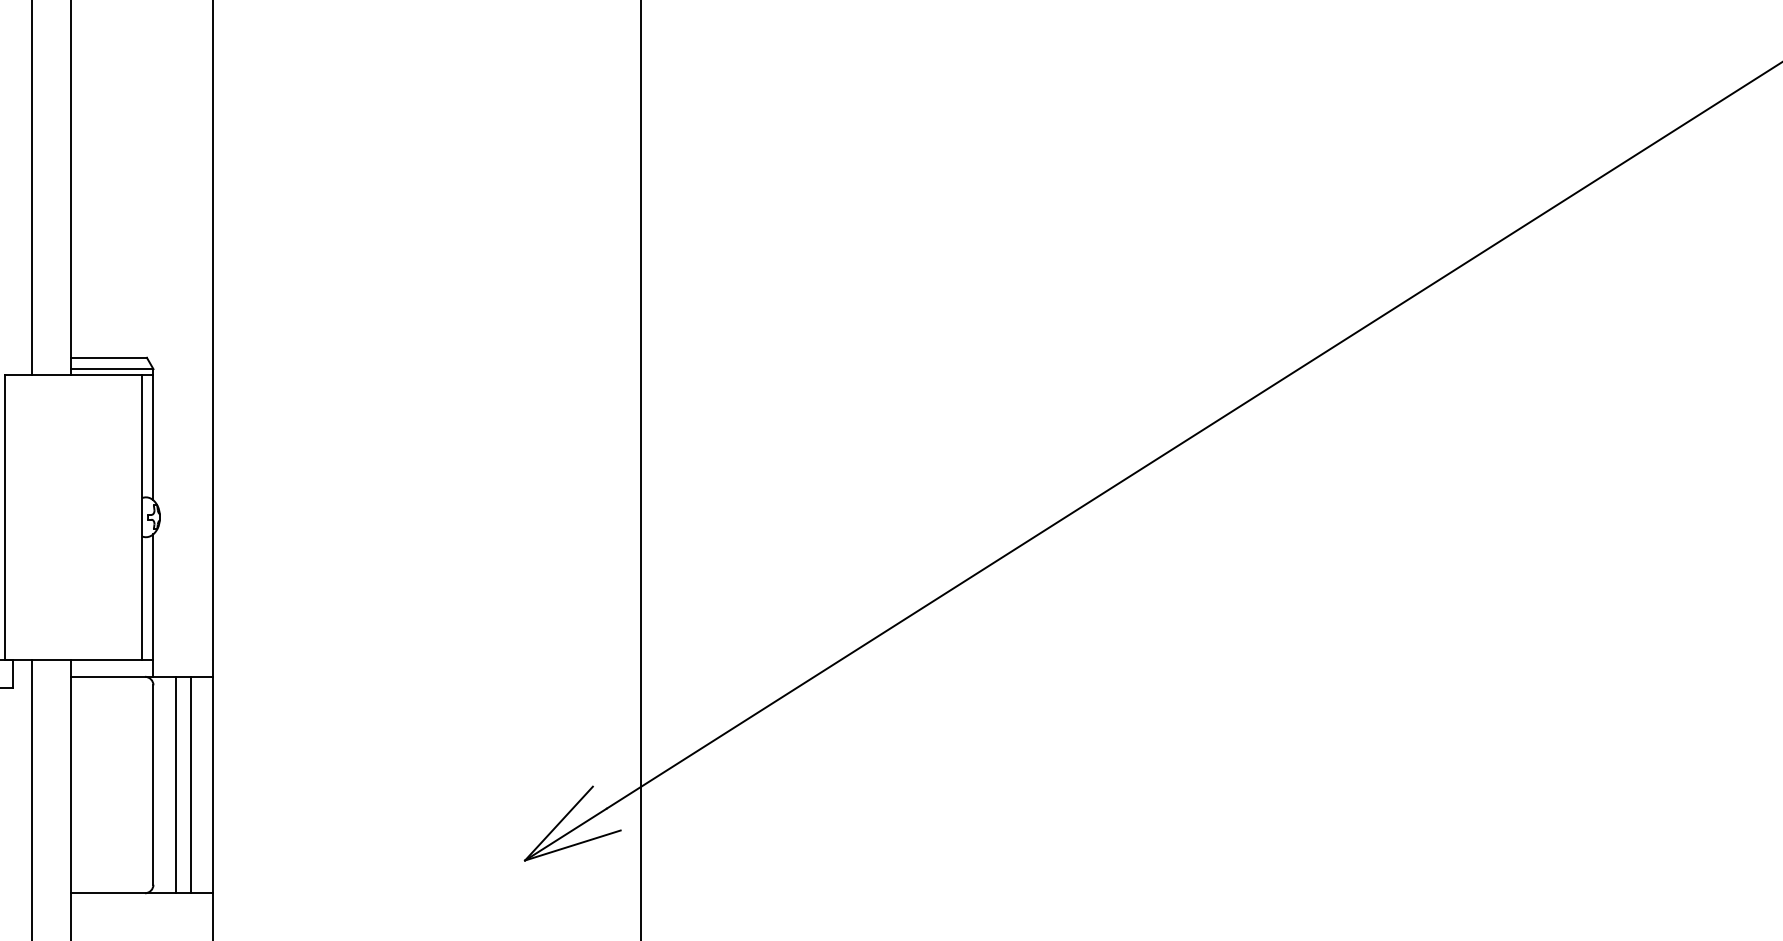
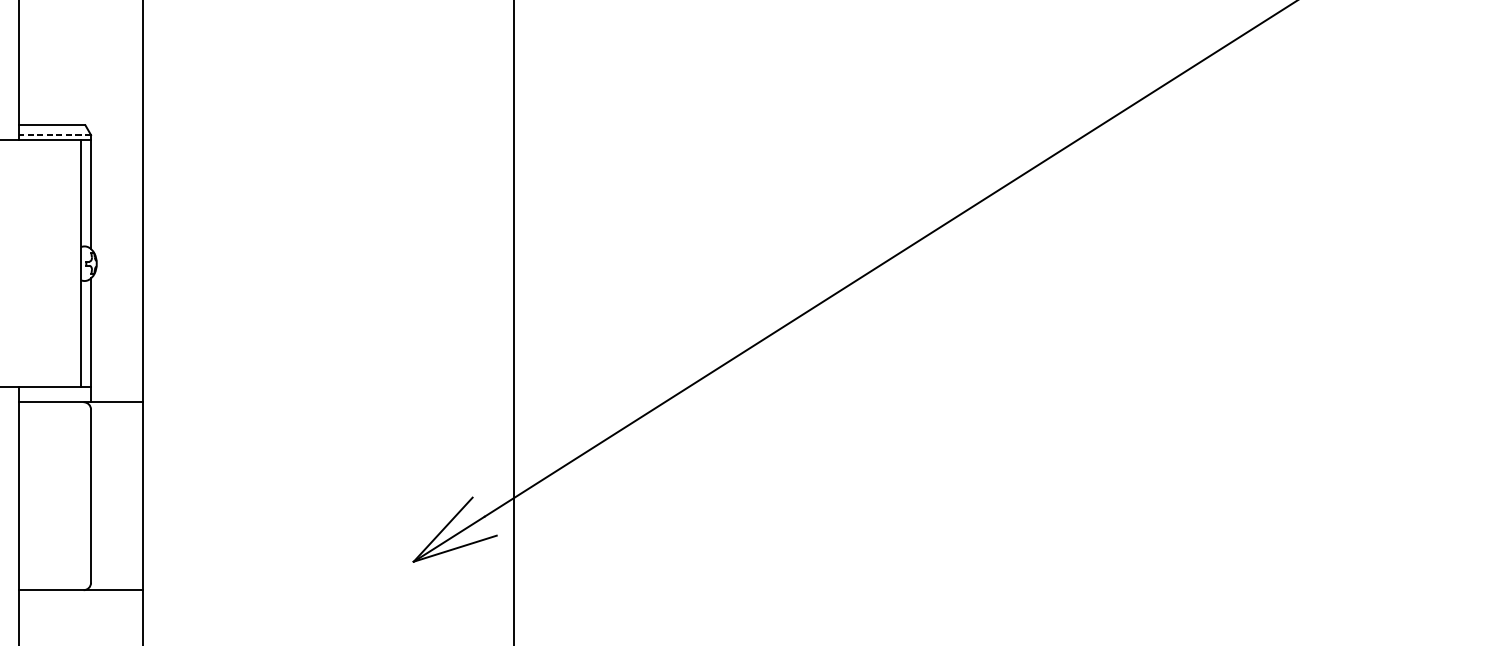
line: (111, 369) -> (54, 135), solid -> dashed
line: (176, 784) -> (111, 495), removed
line: (190, 784) -> (123, 495), removed

